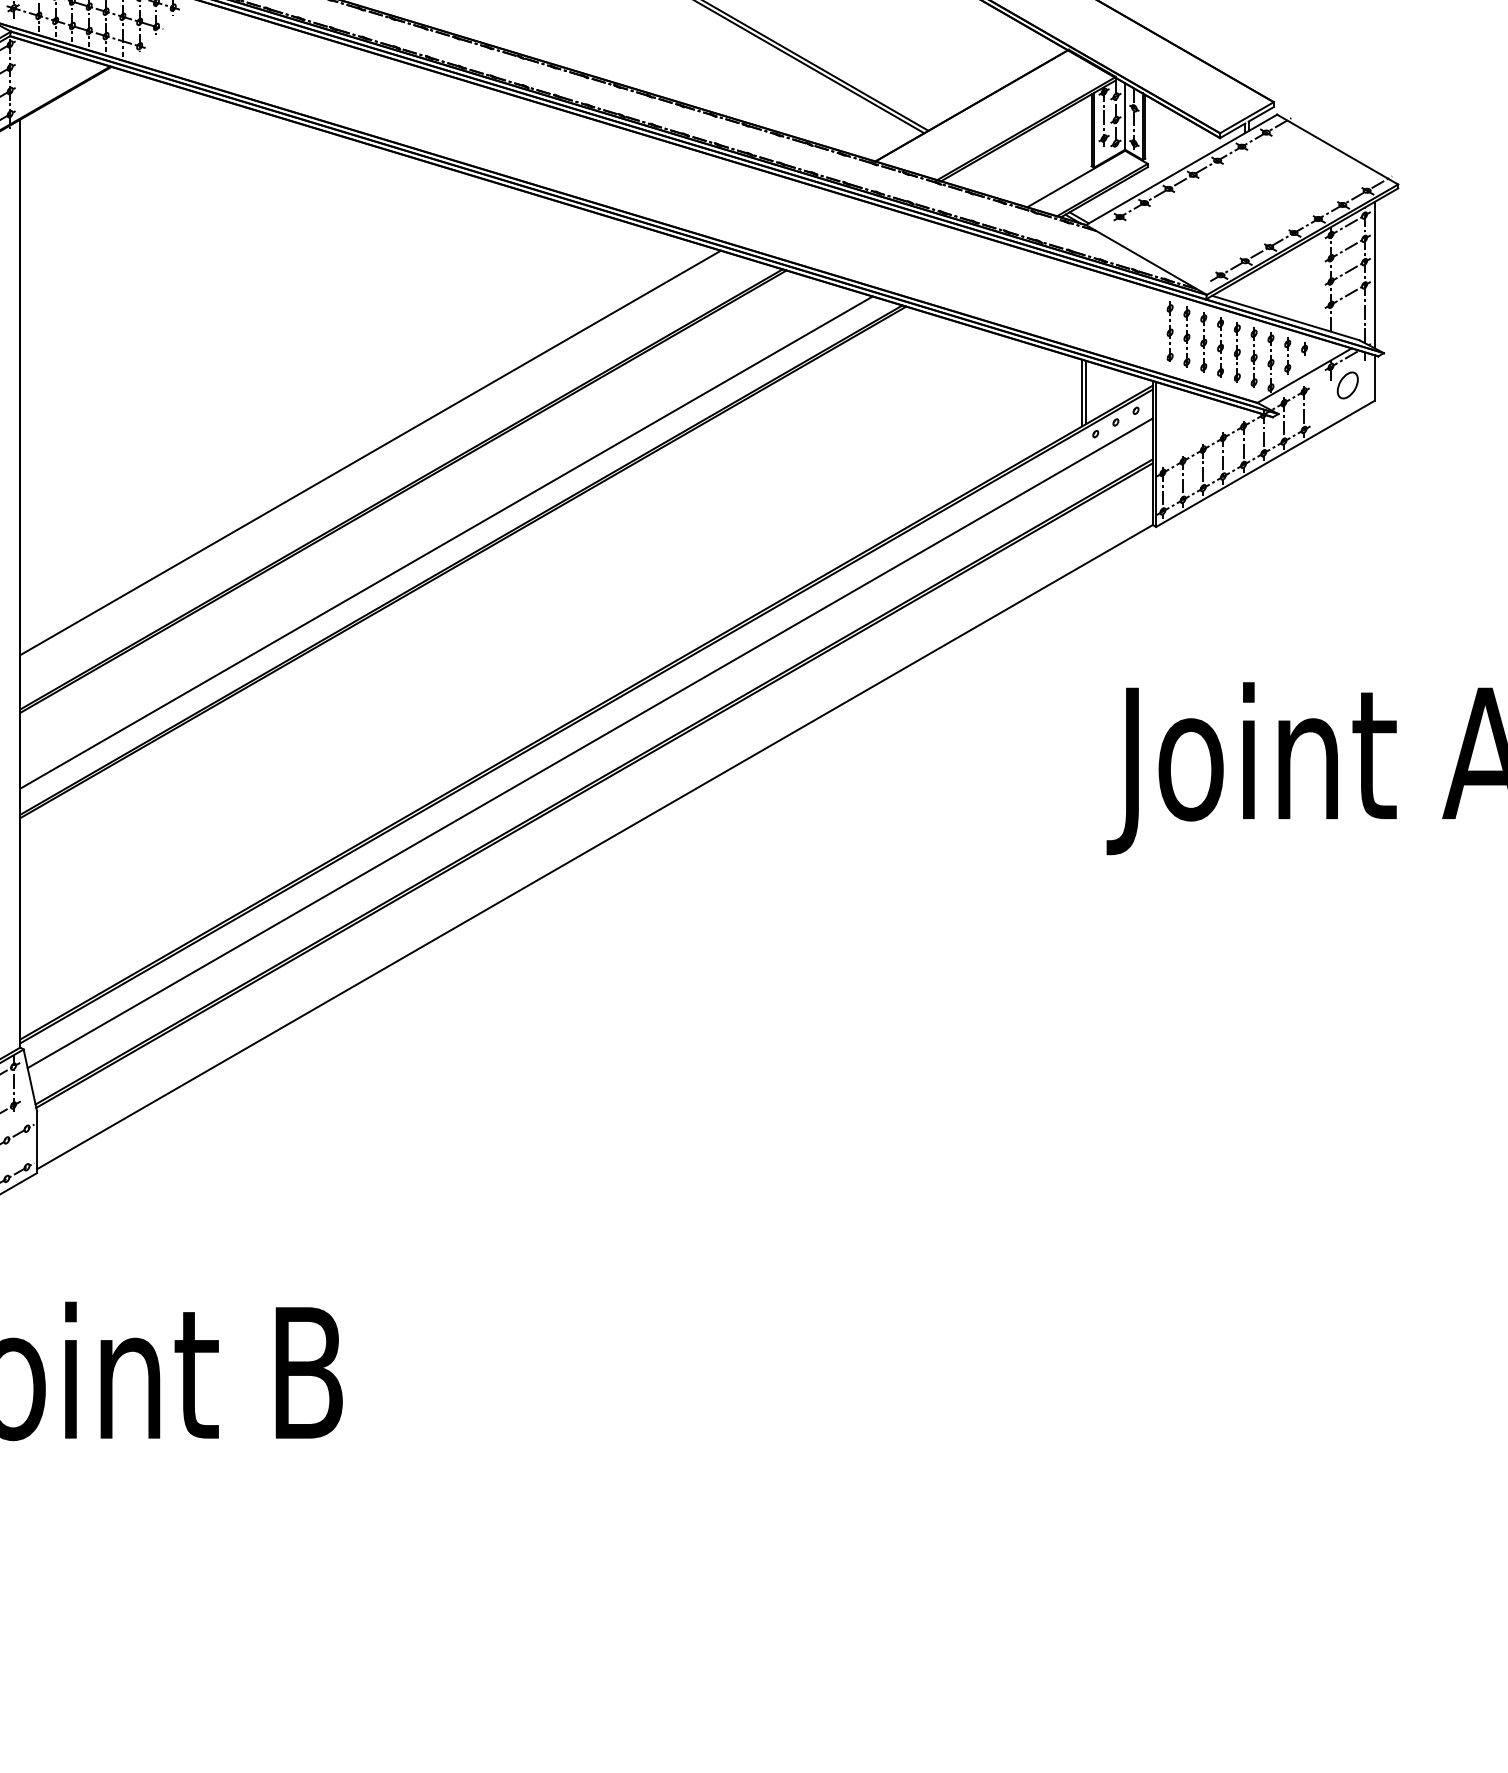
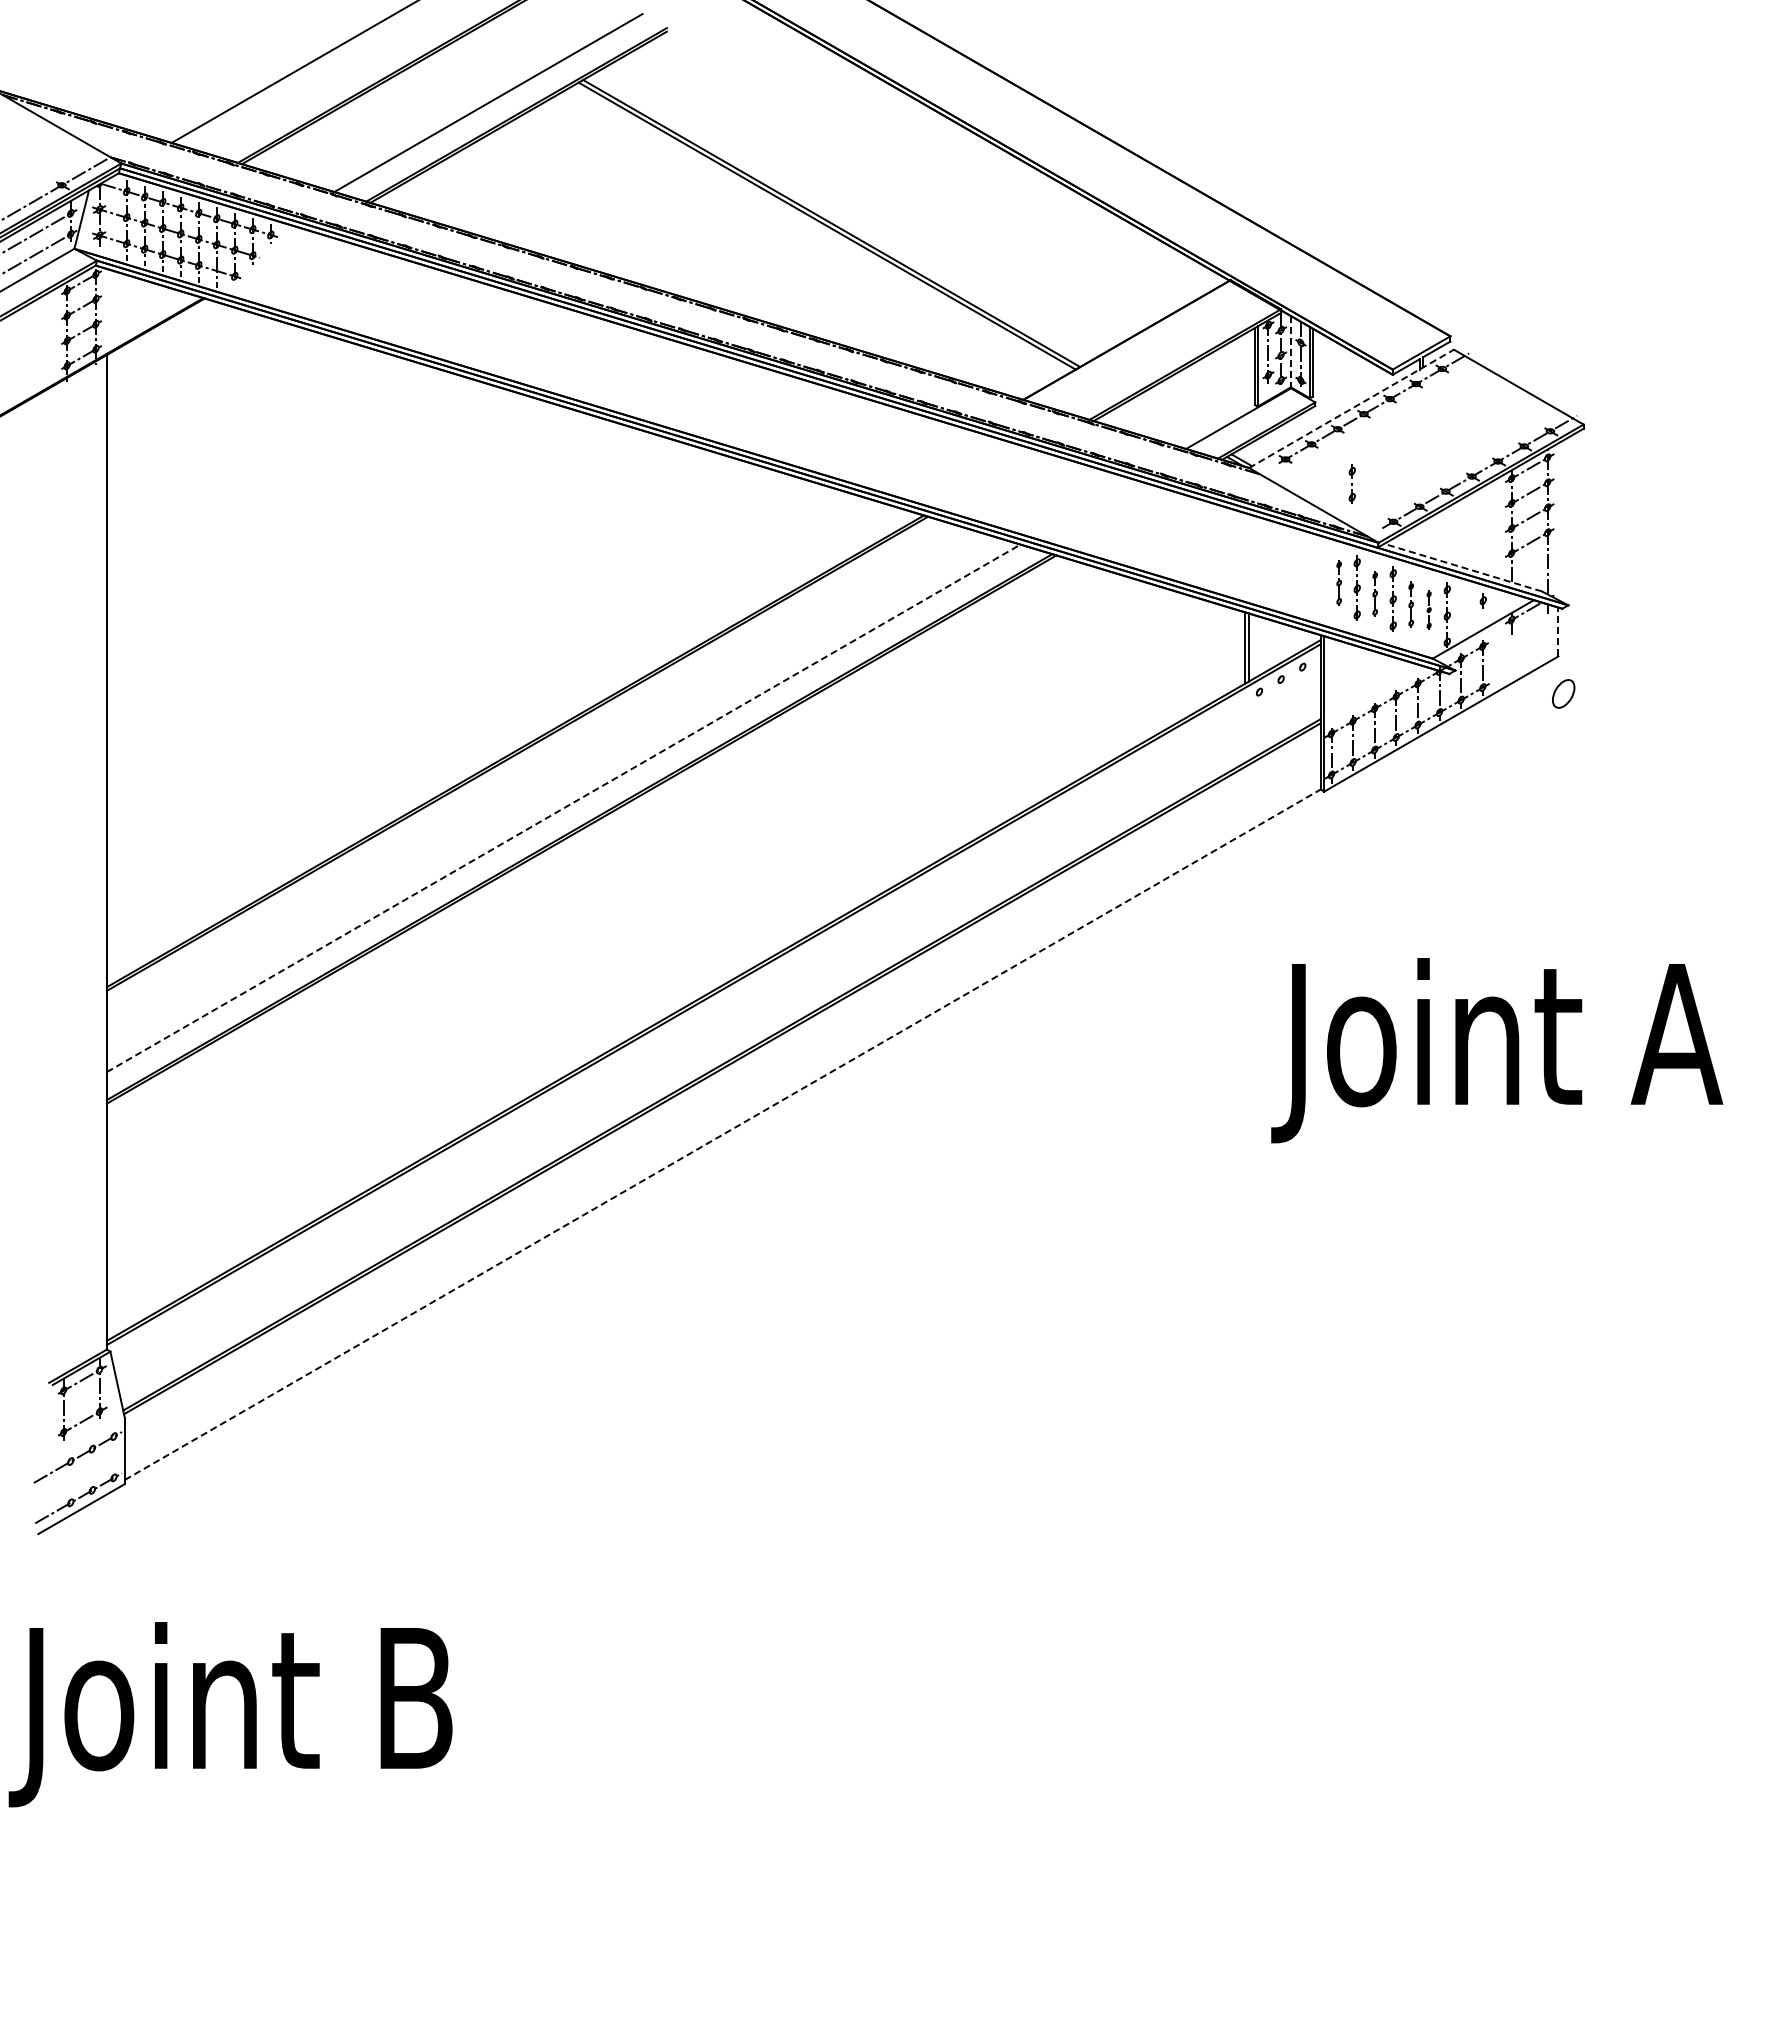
line: (1125, 117) -> (1291, 352), solid -> dashed
line: (1181, 169) -> (1351, 408), solid -> dashed
line: (1374, 274) -> (1558, 521), removed
line: (1285, 317) -> (1462, 567), solid -> dashed
part: (1169, 331) -> (1338, 582), size x0.7
part: (1203, 342) -> (1374, 593), size x0.7
part: (1236, 352) -> (1410, 604), size x0.7
part: (1287, 355) -> (1351, 483), moved
part: (1253, 357) -> (1428, 609), size x0.6
line: (1374, 377) -> (1558, 631), solid -> dashed
part: (1347, 385) -> (1563, 693), moved
line: (369, 453) -> (481, 712), removed
line: (447, 542) -> (564, 808), solid -> dashed
line: (590, 743) -> (717, 1023), removed
line: (595, 846) -> (723, 1134), solid -> dashed

